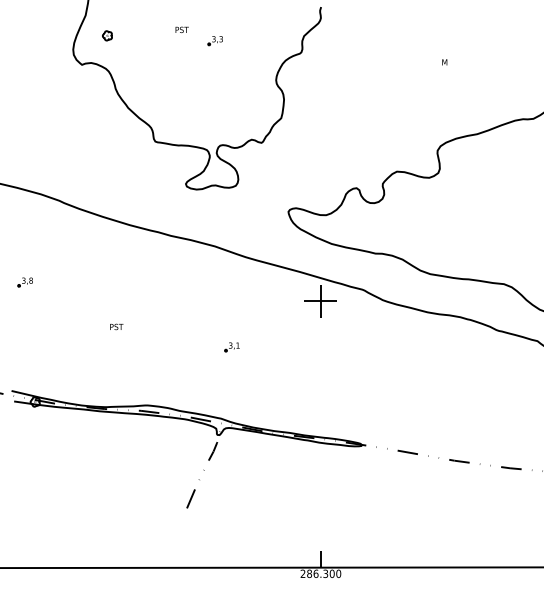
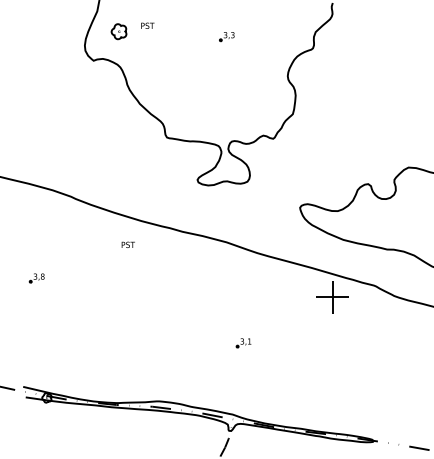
text: (181, 29) -> (147, 25), moved
part: (107, 35) -> (119, 31), size x1.6
text: (116, 326) -> (128, 244), moved

